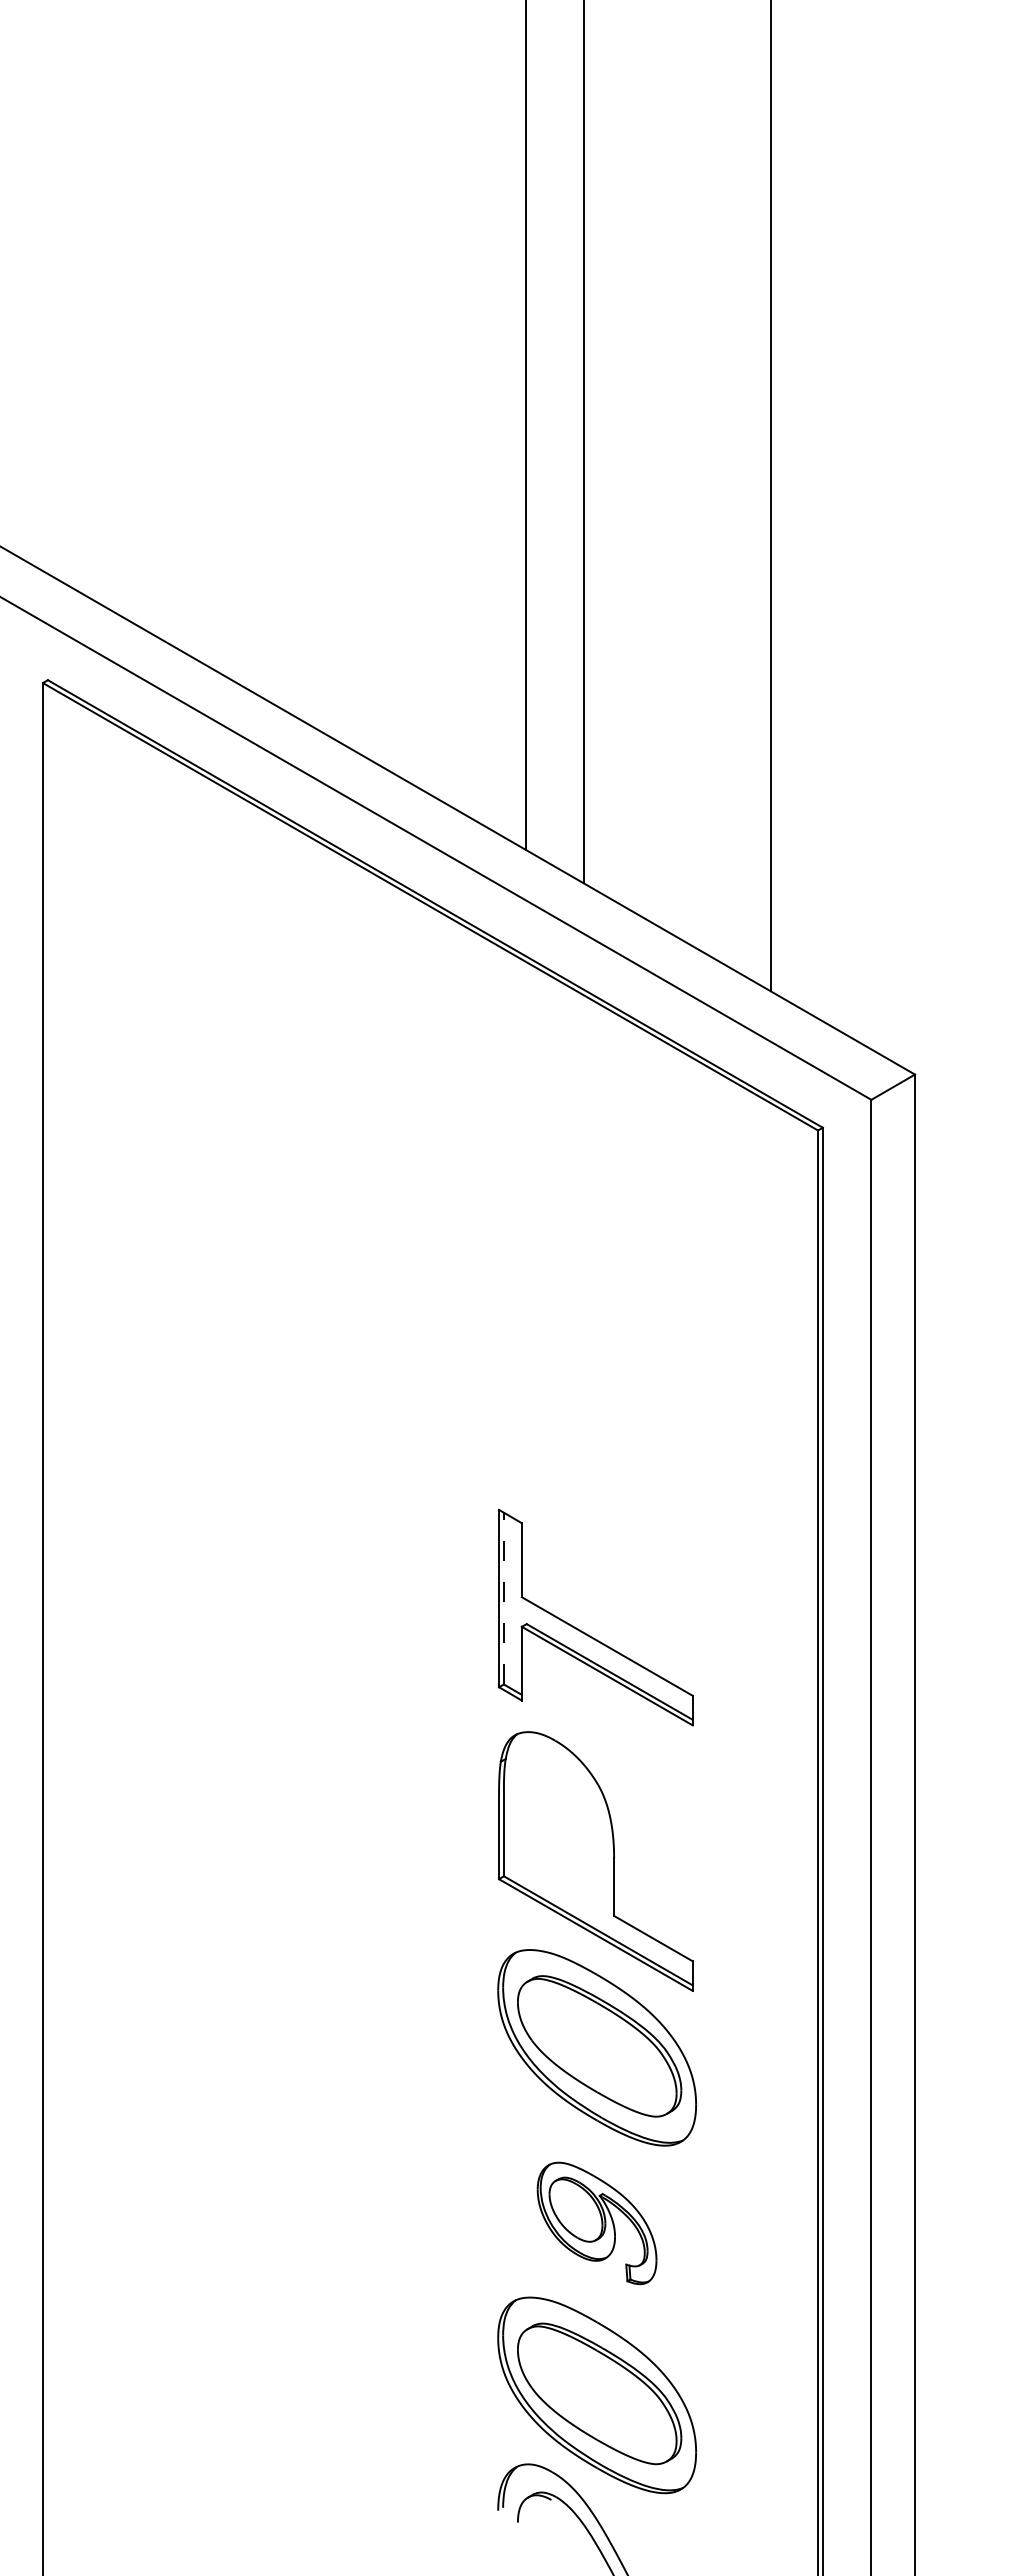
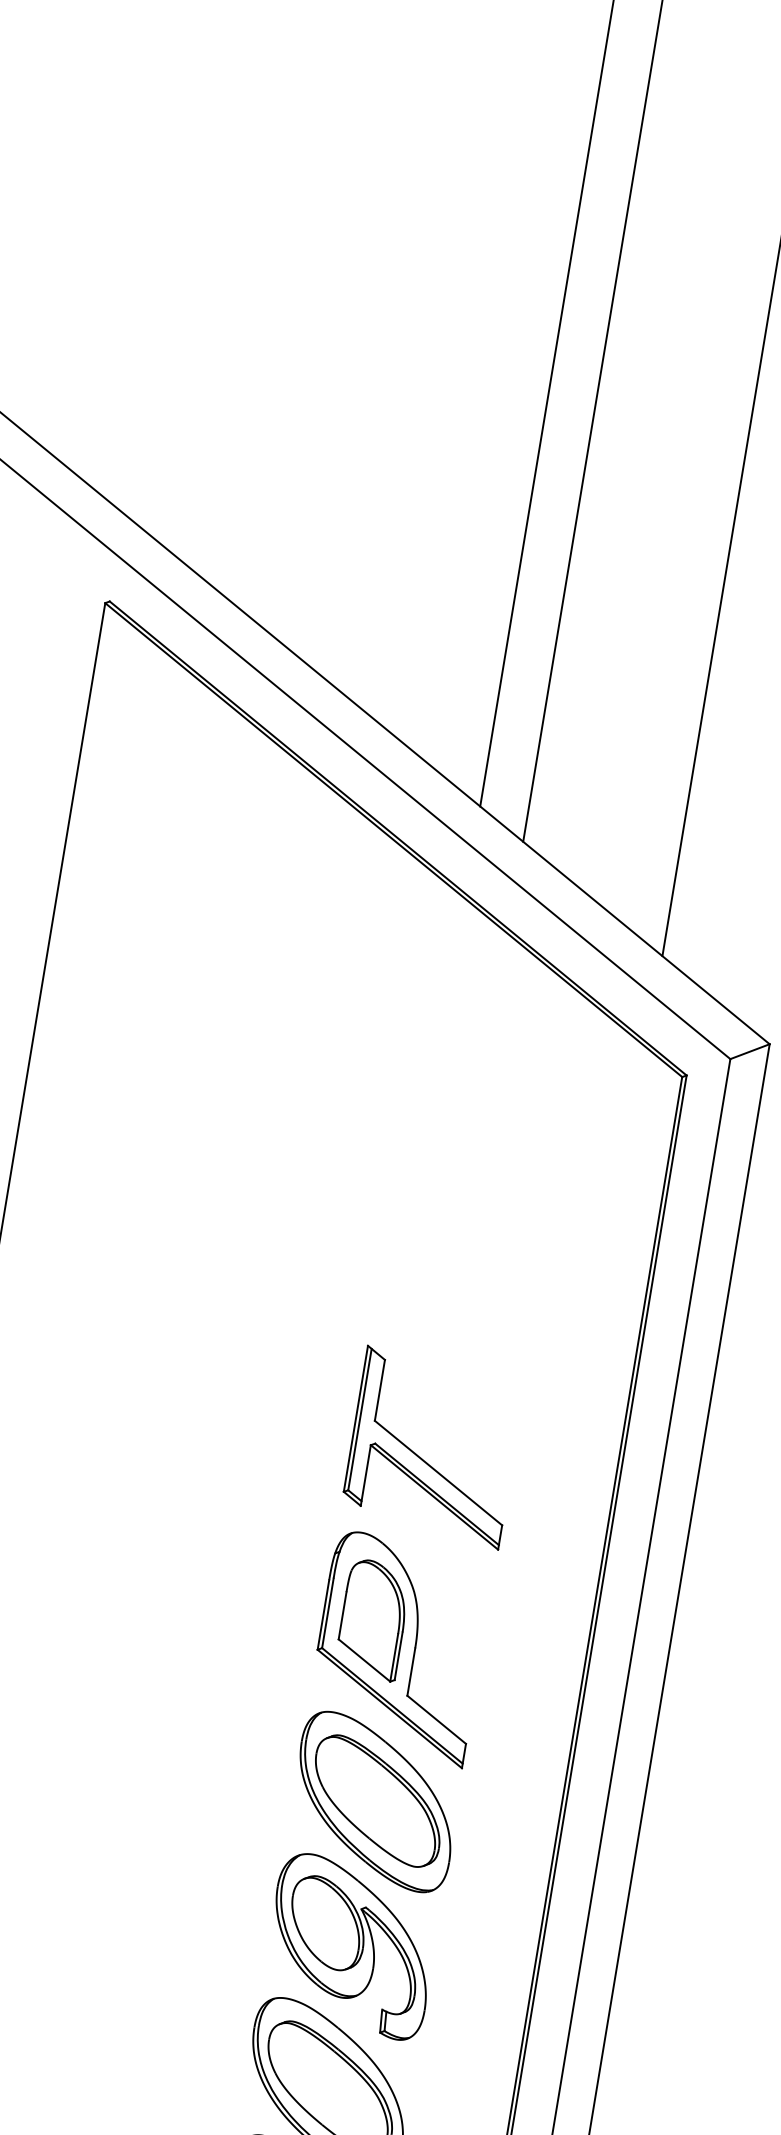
line: (503, 1598) -> (359, 1419), dashed -> solid
part: (558, 1832) -> (372, 1619), added
part: (596, 2223) -> (350, 1946), size x1.67

